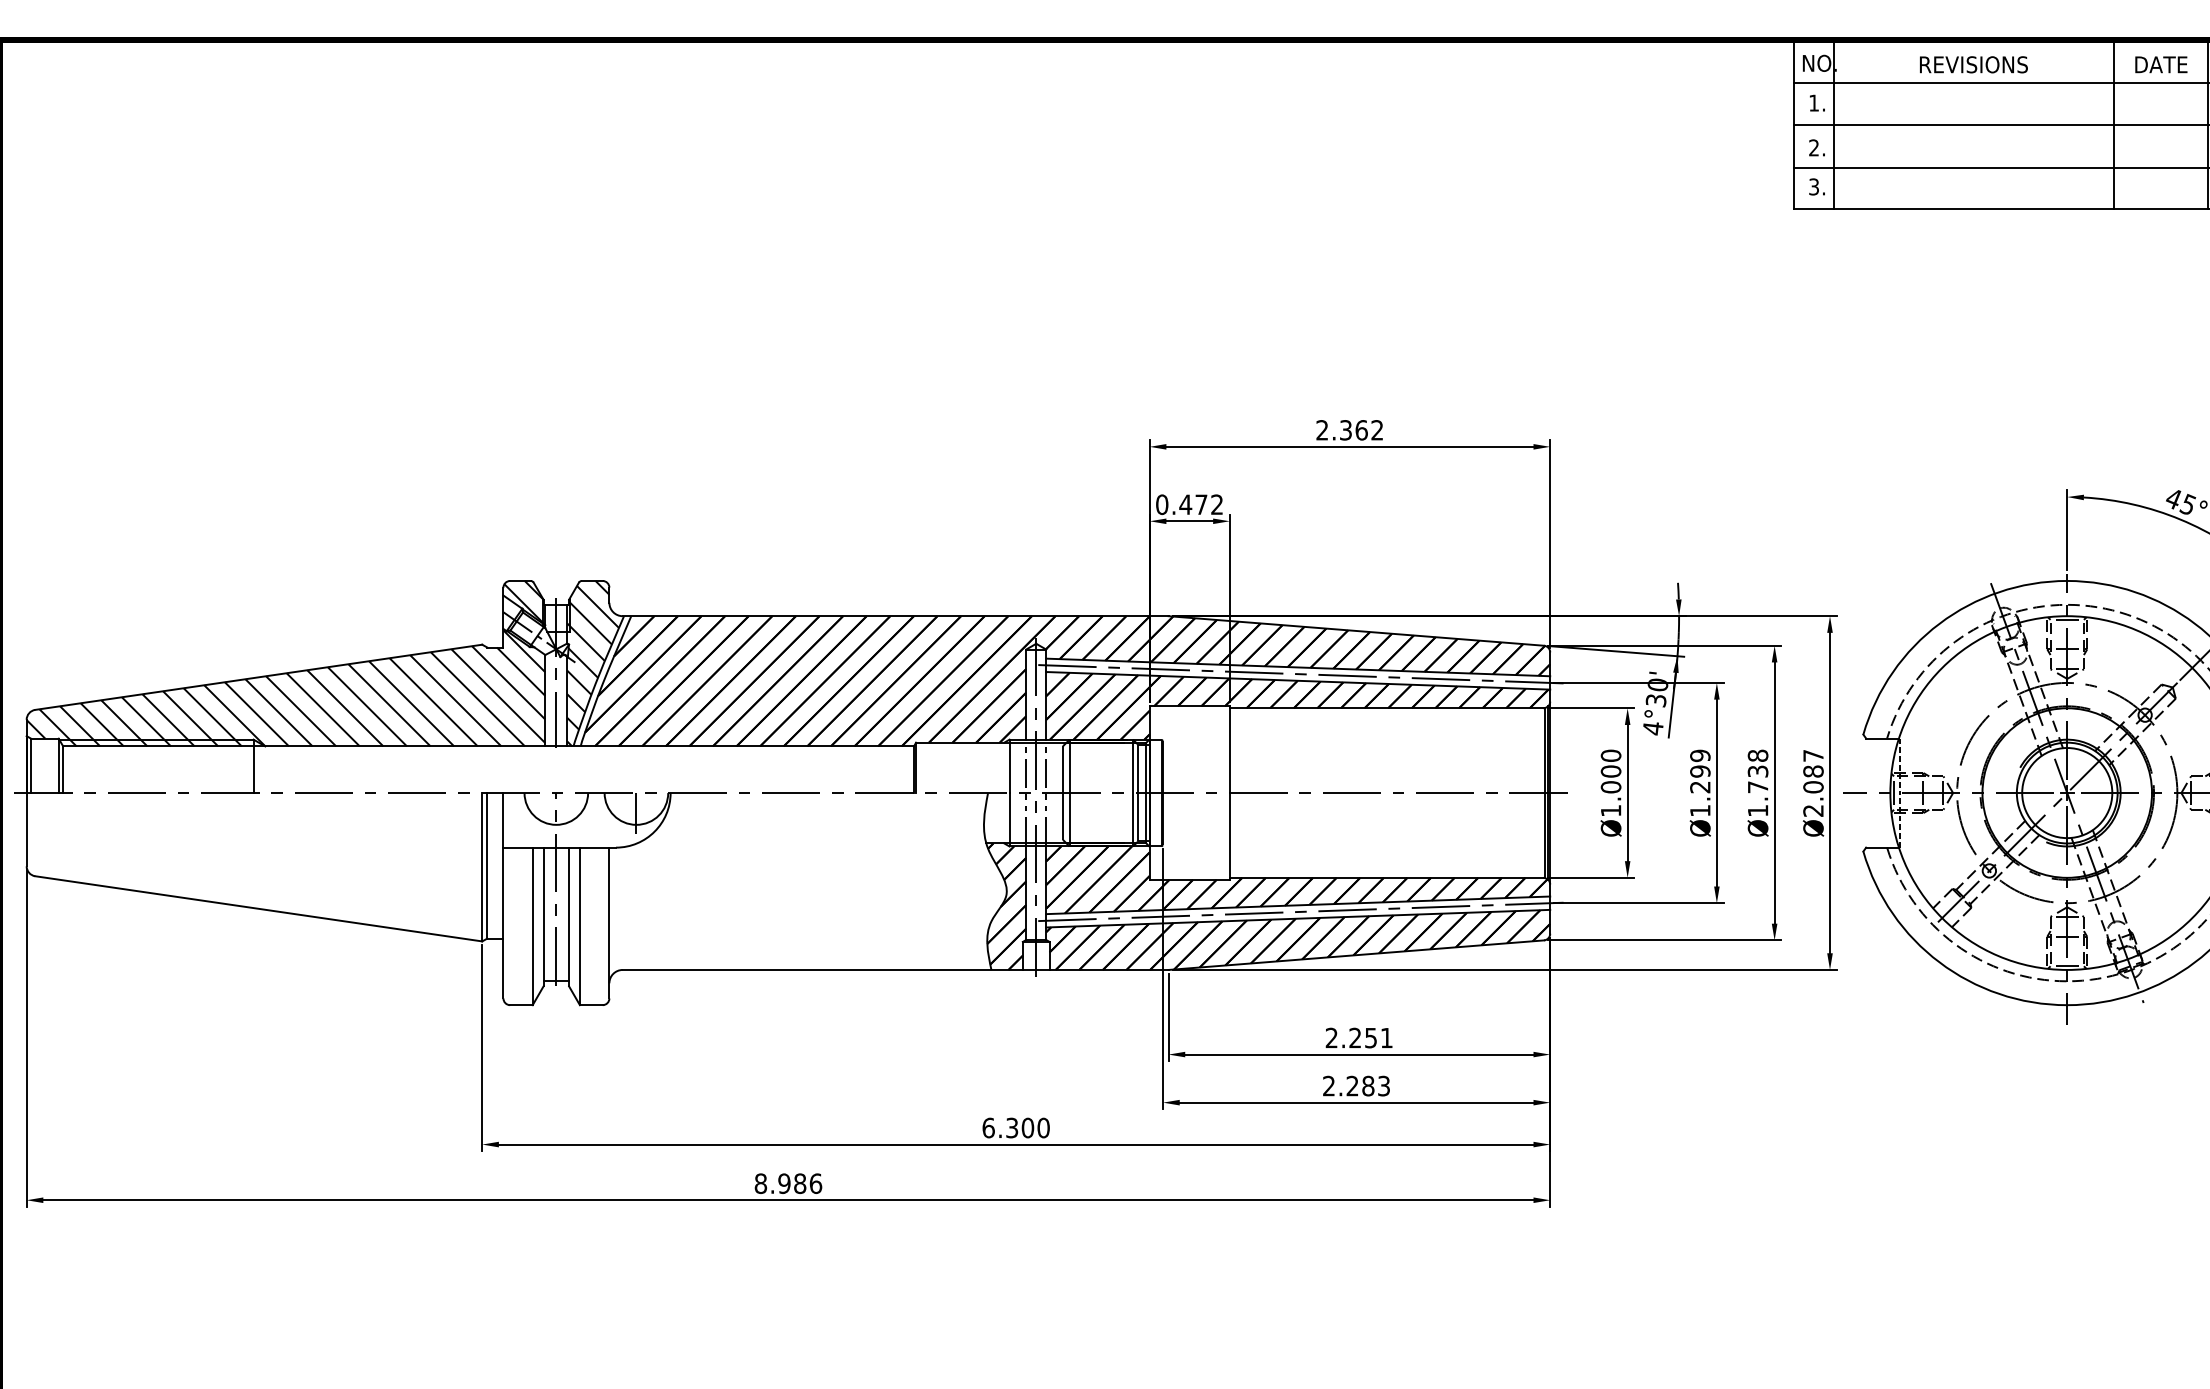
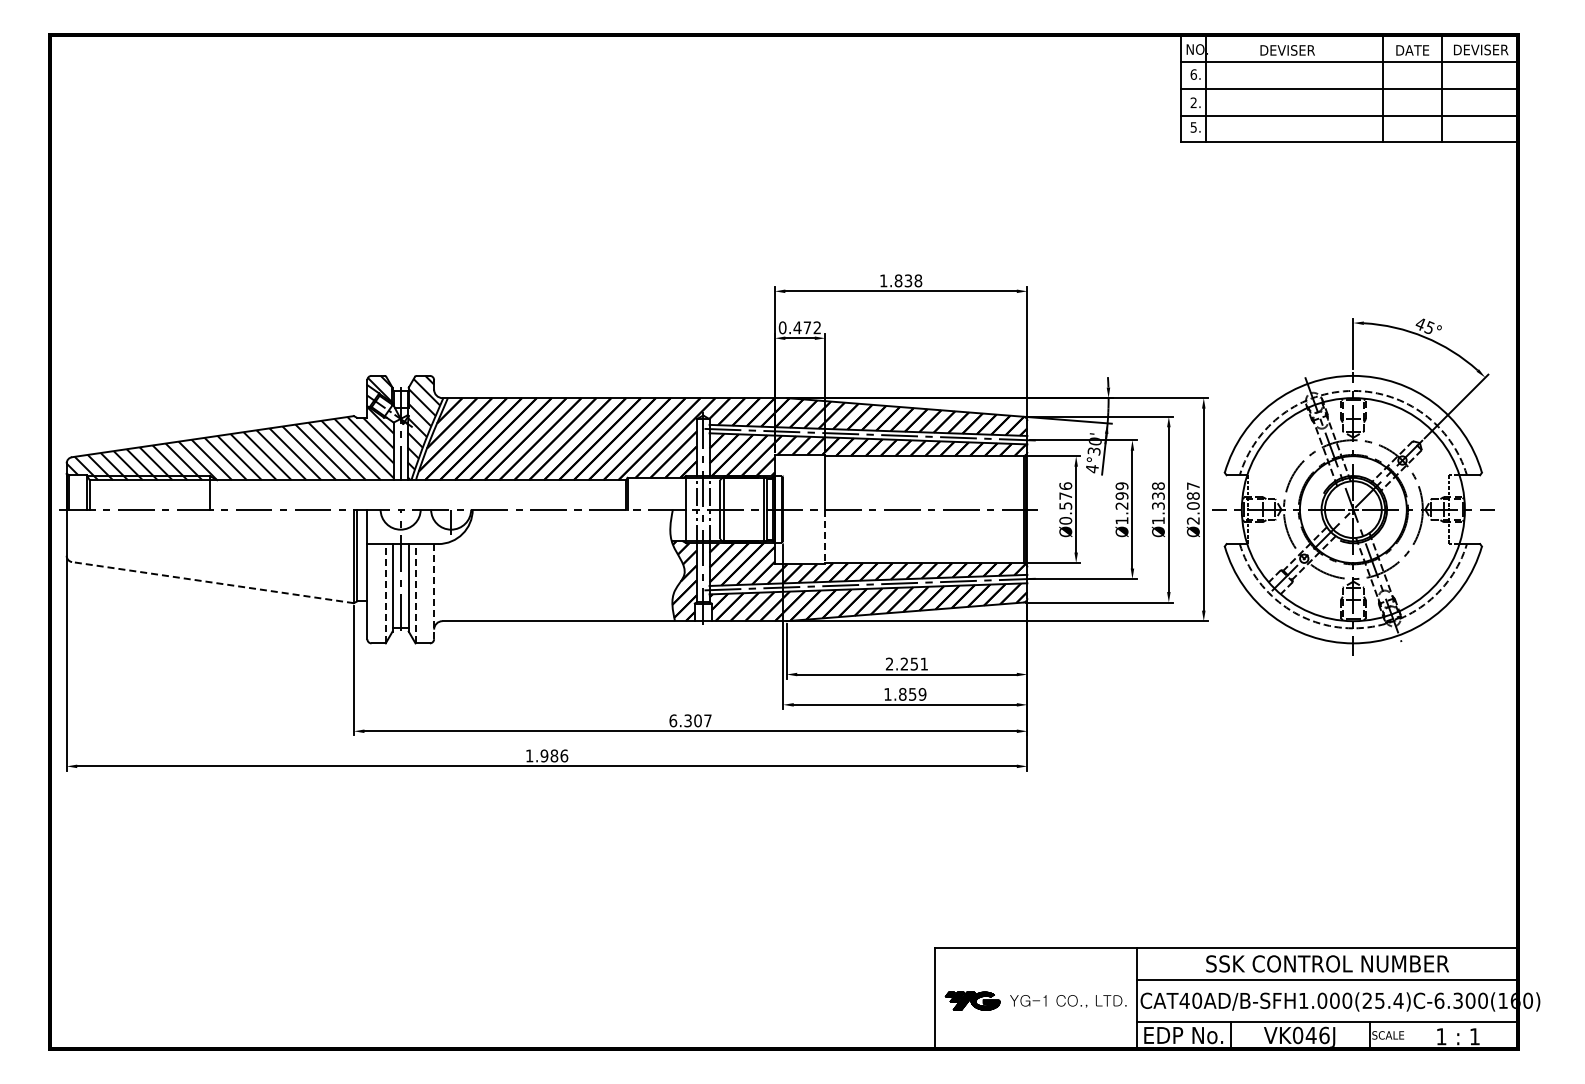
text: (1973, 64) -> (1294, 50), REVISIONS -> DEVISER
text: (1813, 102) -> (1193, 74), 1. -> 6.
text: (1813, 187) -> (1193, 127), 3. -> 5.
text: (1350, 429) -> (901, 280), 2.362 -> 1.838
text: (1610, 783) -> (1065, 503), Ø1.000 -> Ø0.576
text: (1758, 786) -> (1158, 505), Ø1.738 -> Ø1.338
line: (1230, 837) -> (825, 537), solid -> dashed
line: (257, 908) -> (212, 582), solid -> dashed
line: (609, 922) -> (434, 591), solid -> dashed
line: (532, 926) -> (385, 593), solid -> dashed
line: (579, 926) -> (415, 593), solid -> dashed
text: (1356, 1086) -> (905, 694), 2.283 -> 1.859
text: (1042, 1127) -> (707, 720), 6.300 -> 6.307
text: (760, 1182) -> (529, 755), 8.986 -> 1.986

